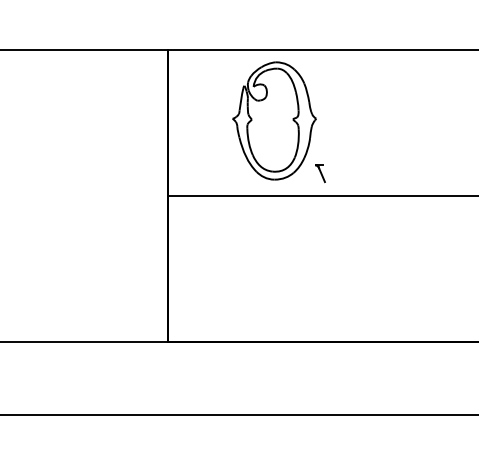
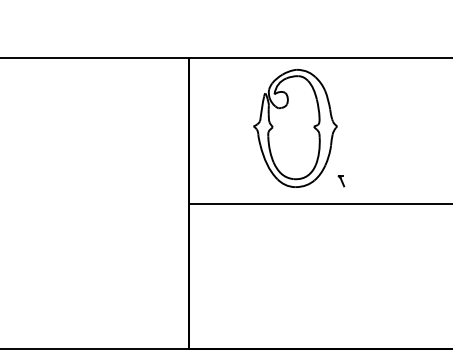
part: (320, 173) -> (341, 181), size x0.6

